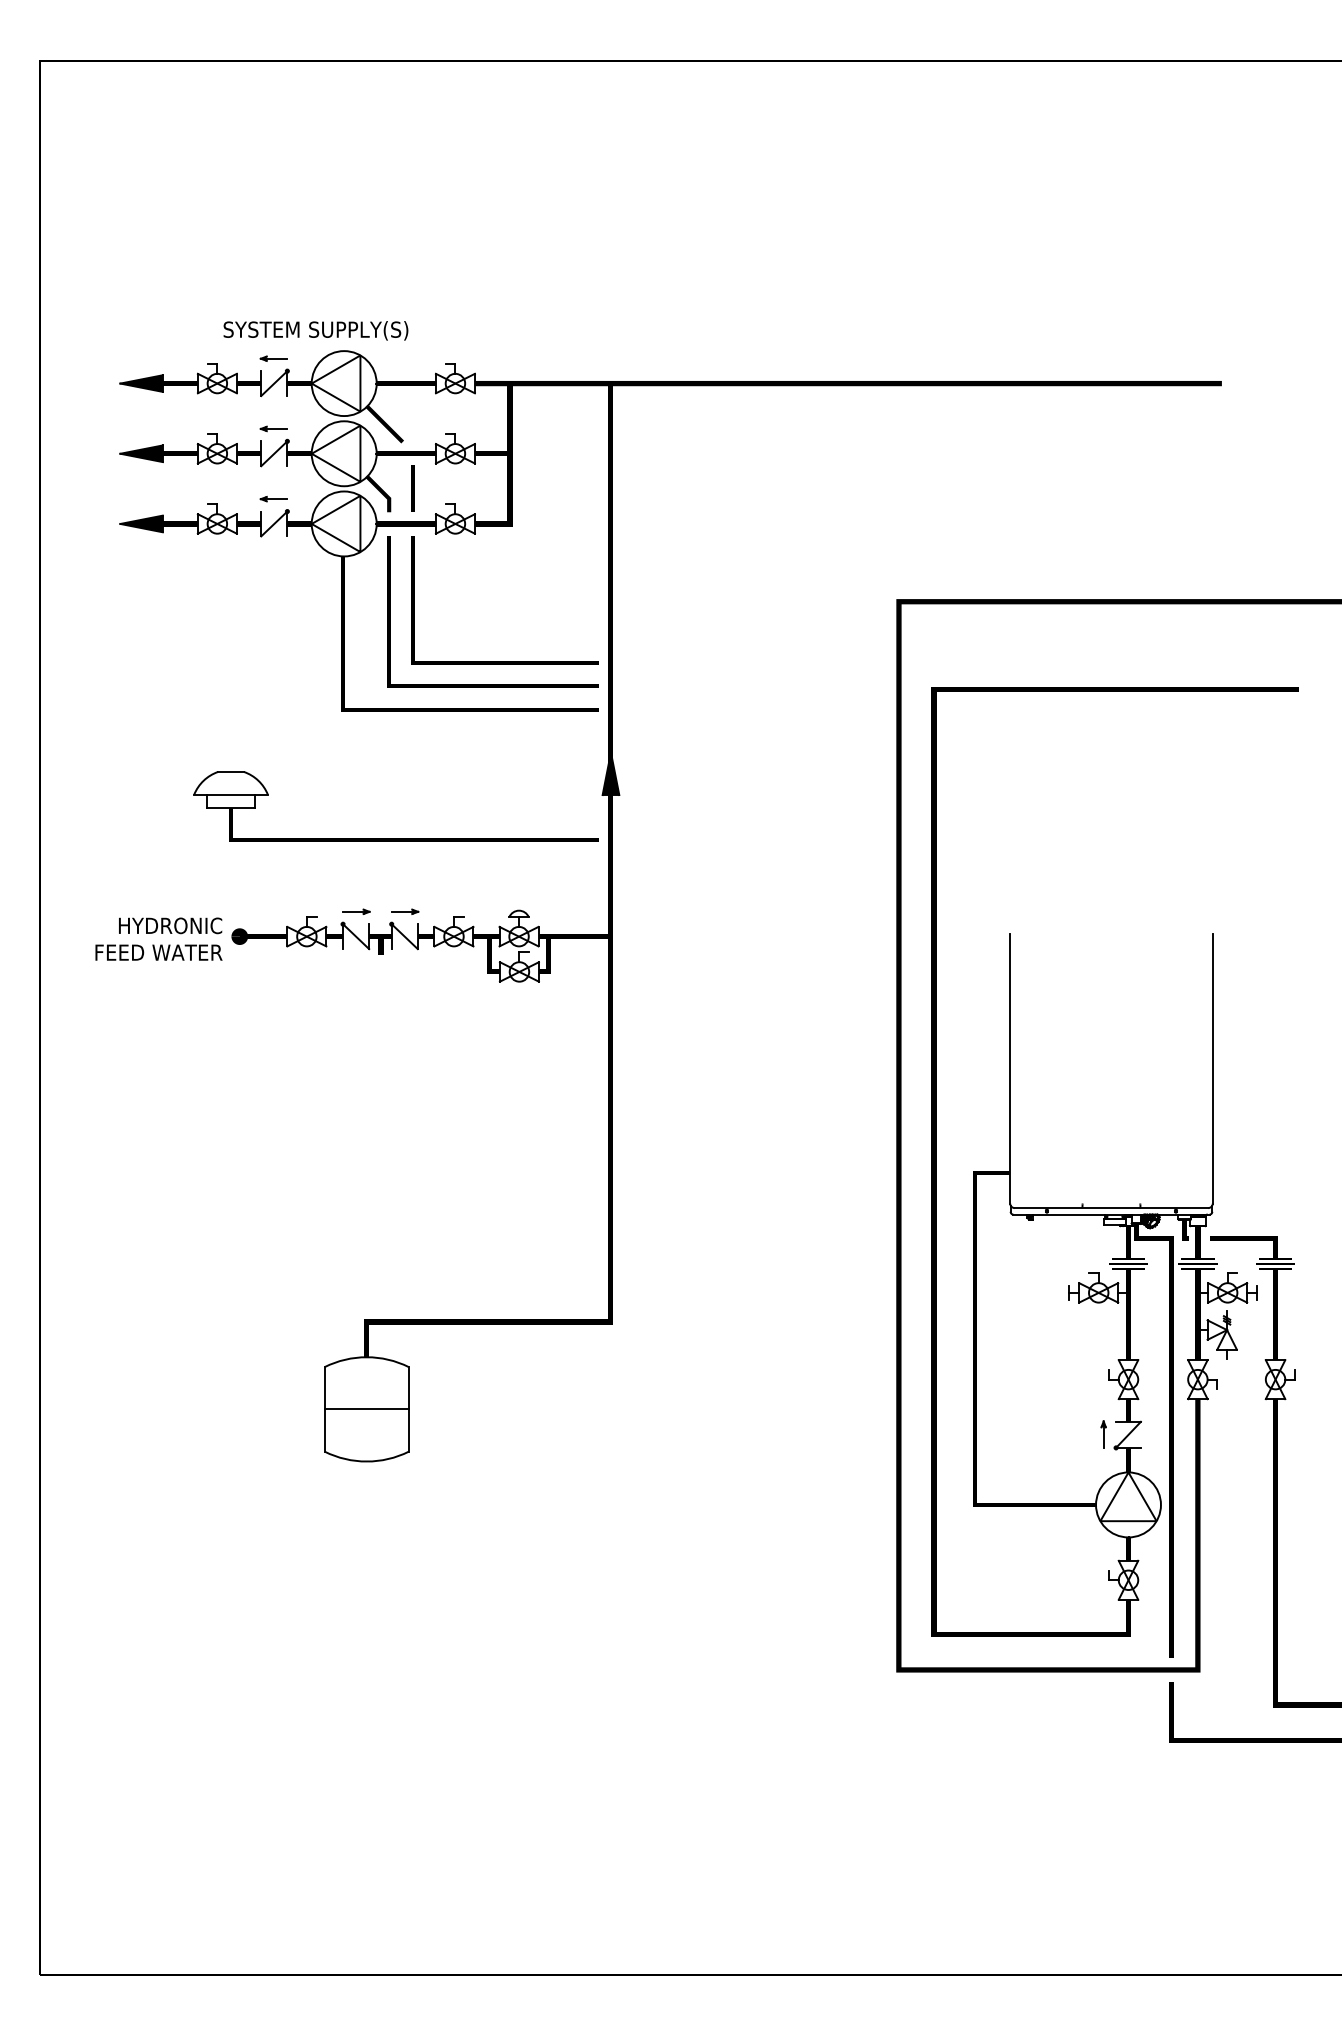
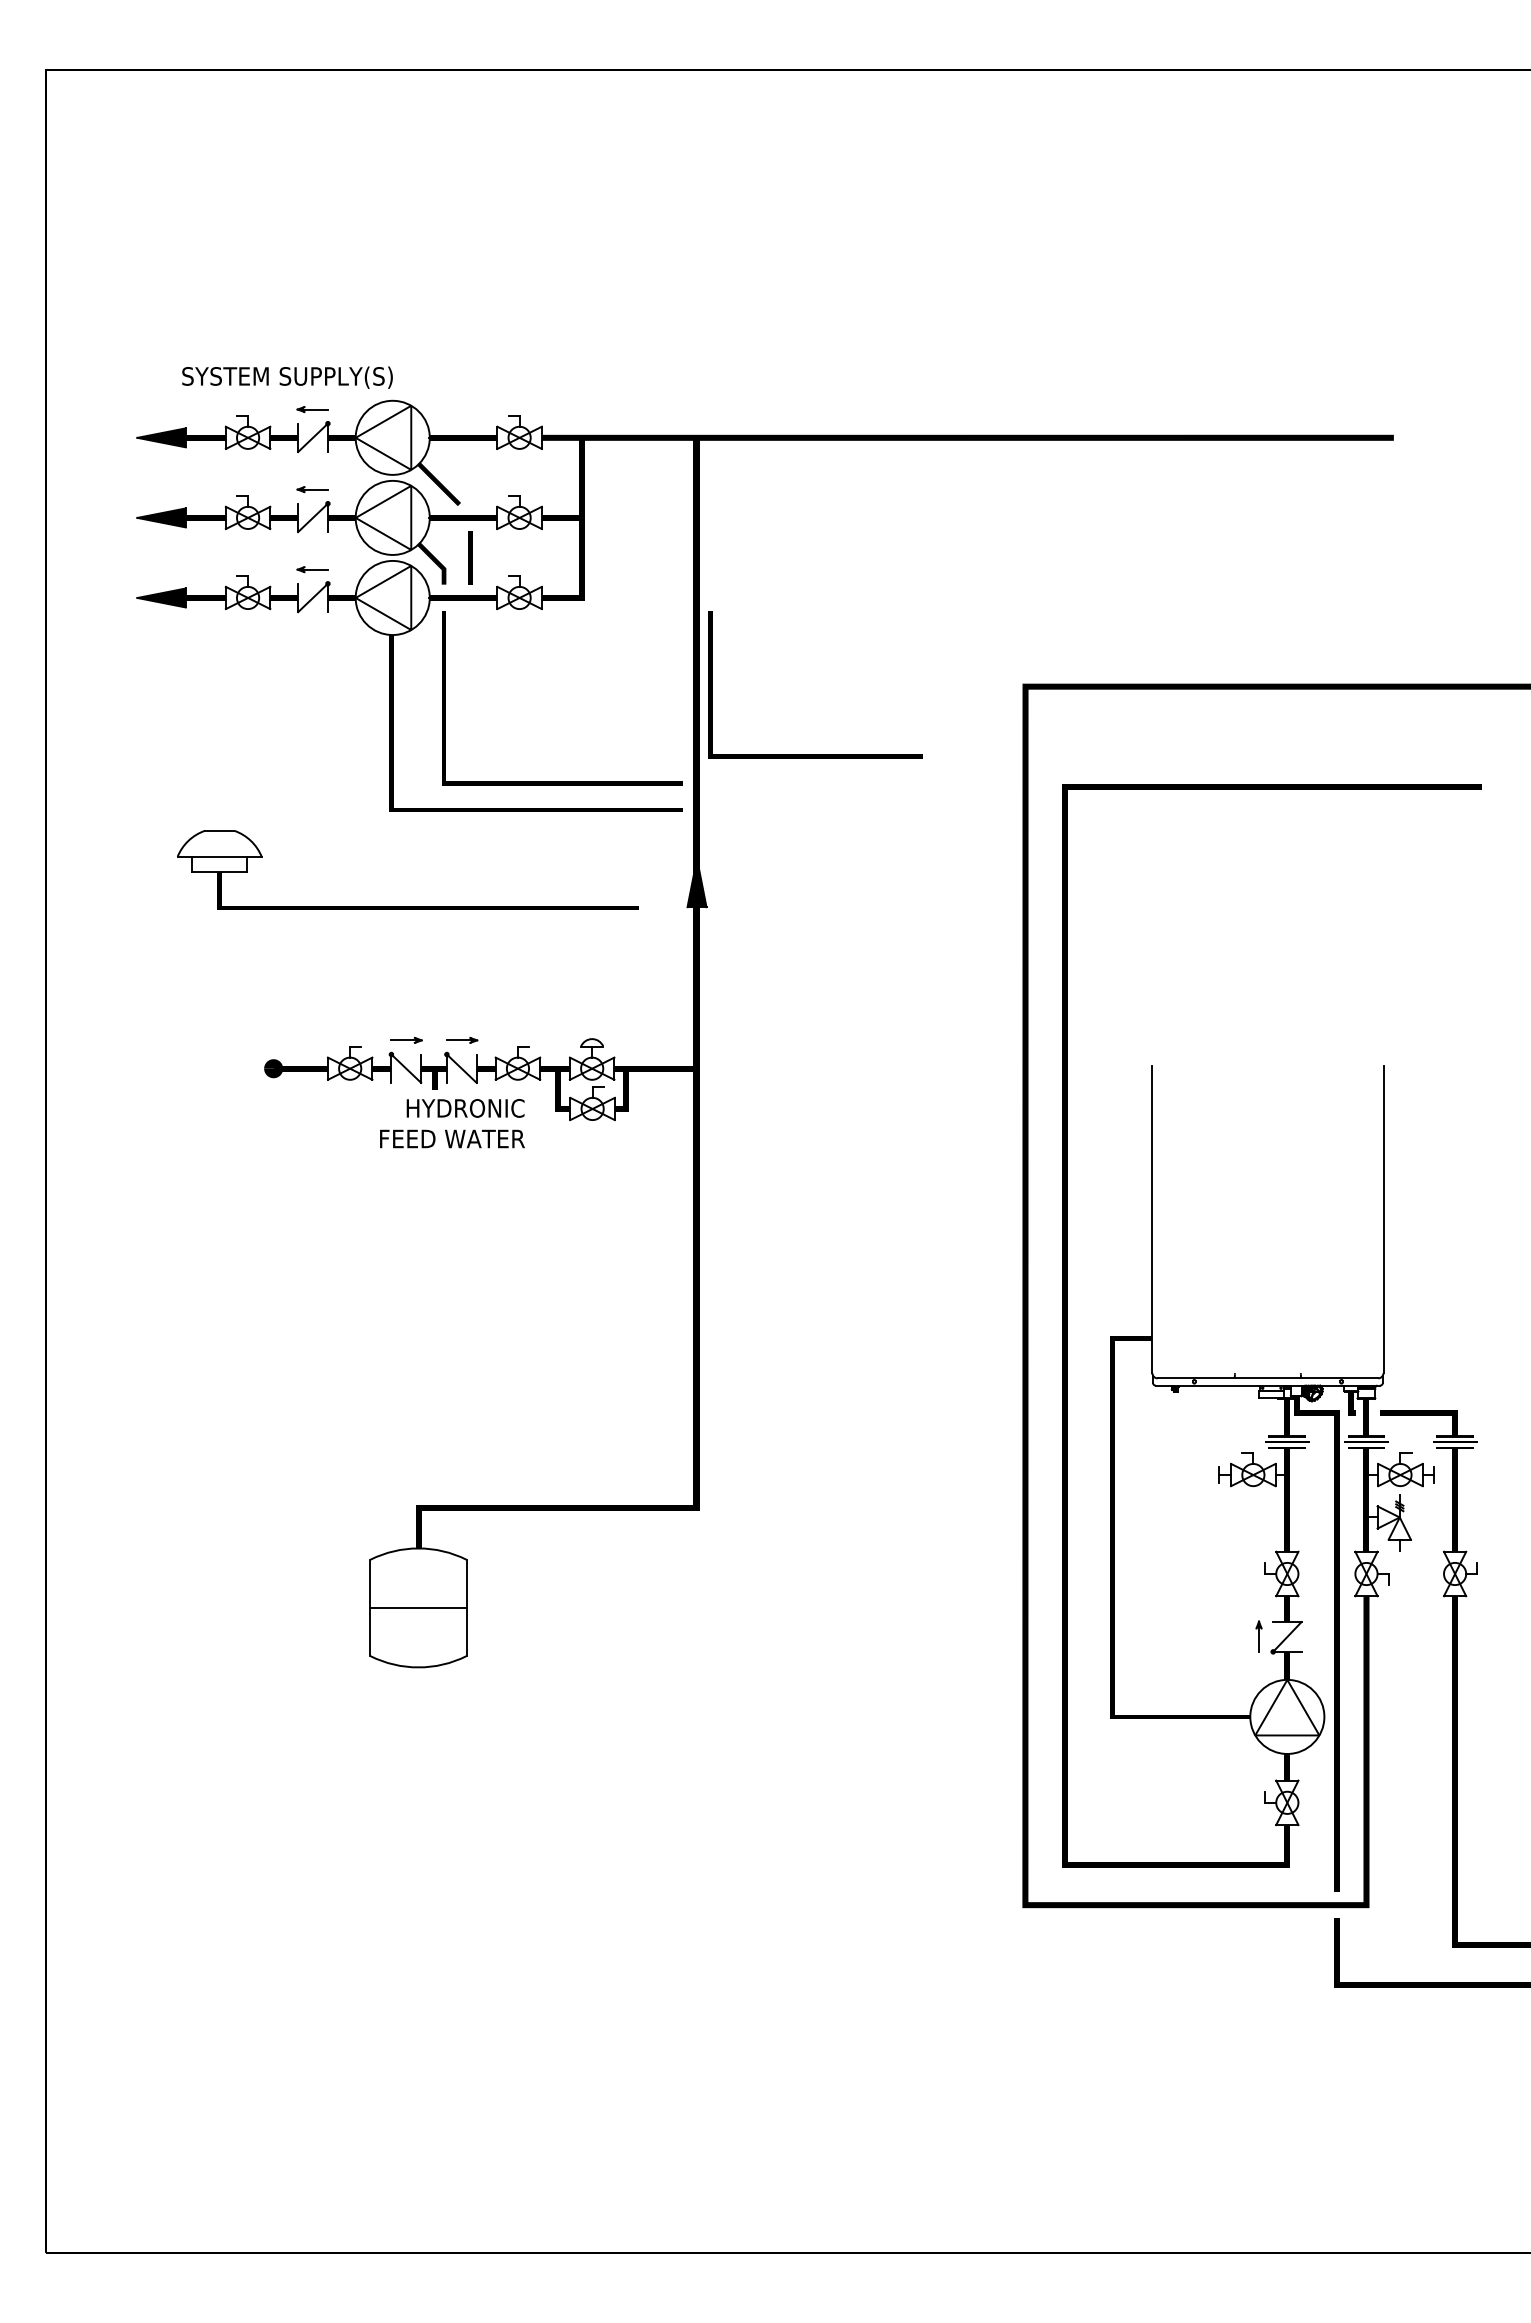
text: (315, 330) -> (287, 377), moved
line: (504, 661) -> (815, 754), moved
part: (395, 838) -> (407, 906), moved
text: (159, 939) -> (452, 1123), moved

